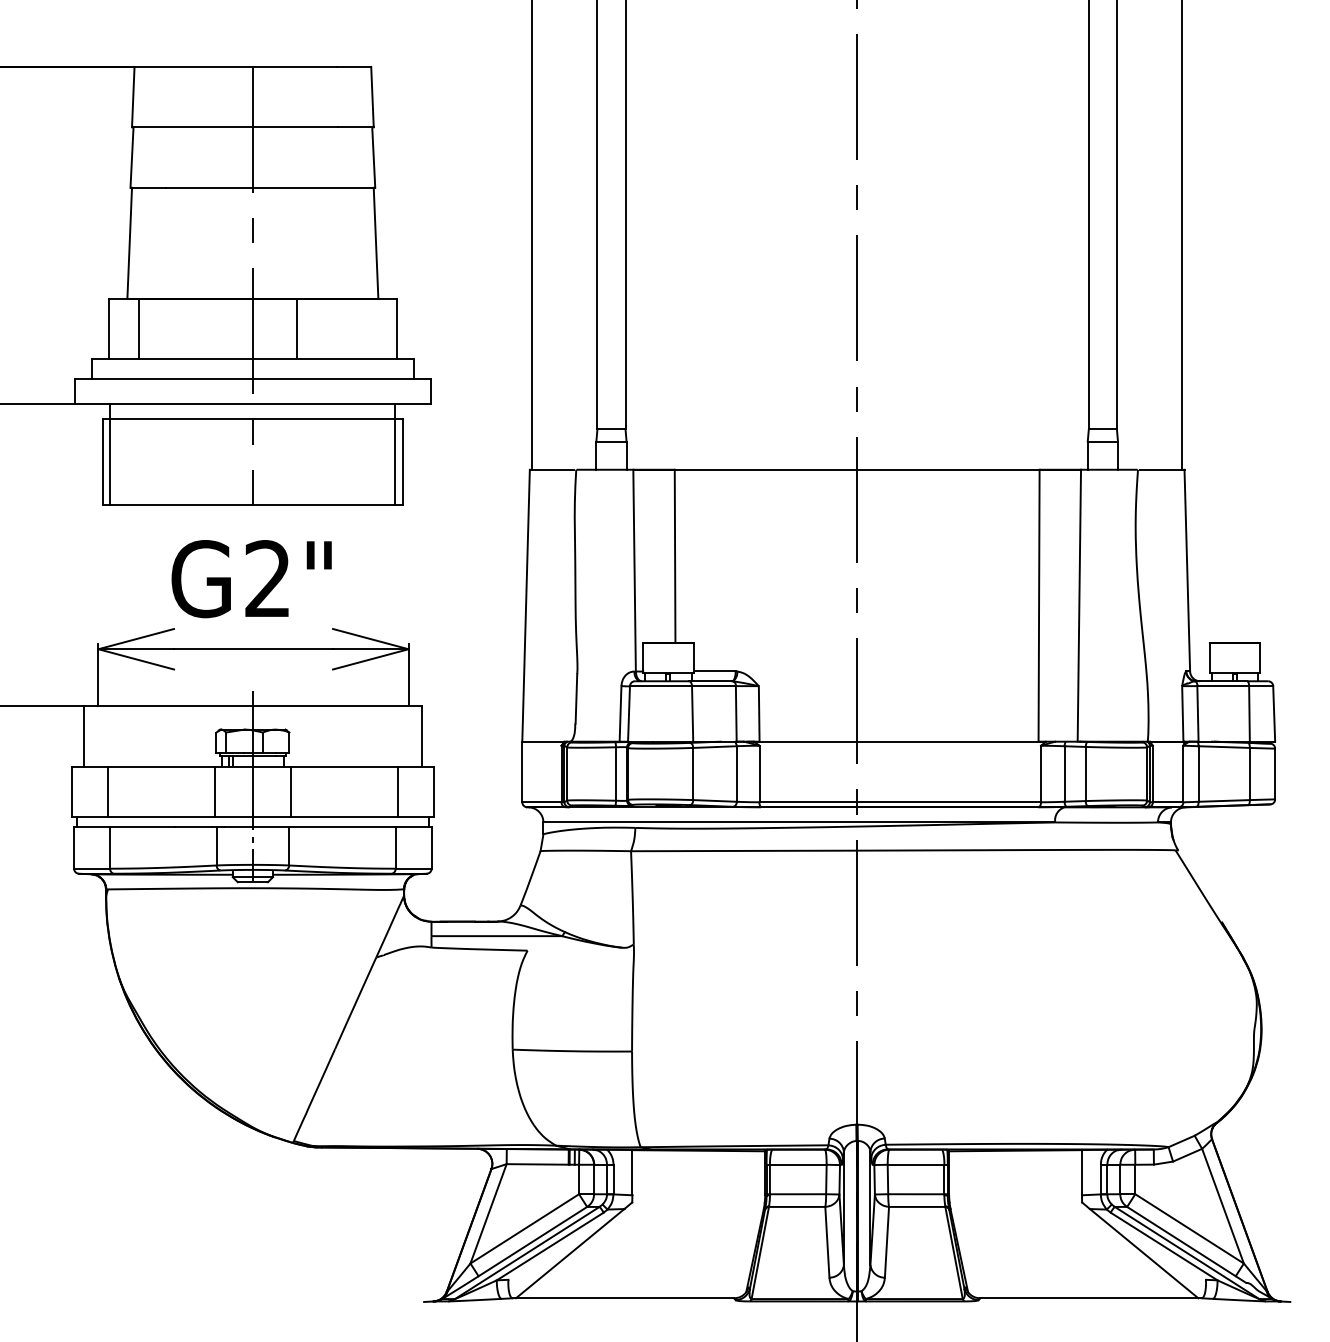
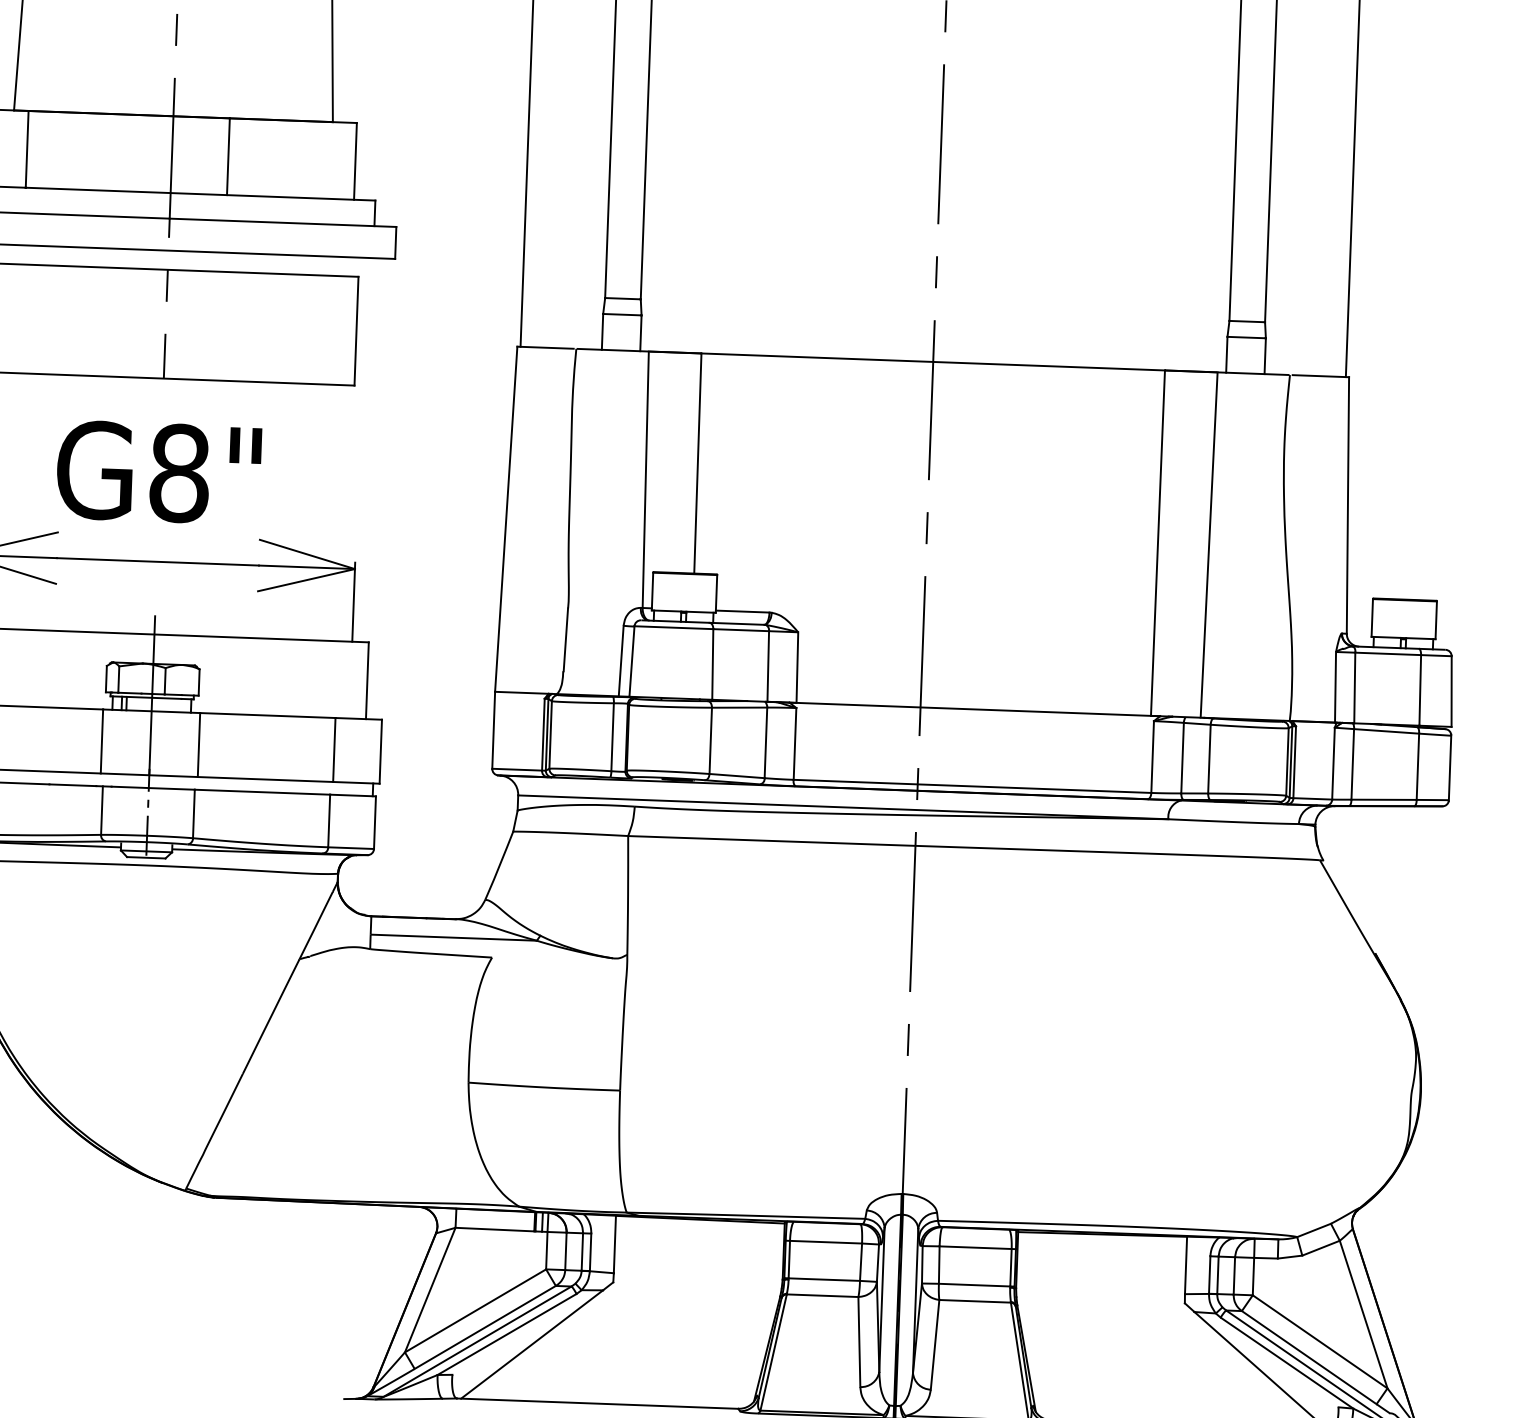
line: (395, 454) -> (347, 321), removed
text: (268, 579) -> (180, 473), G2" -> G8"

